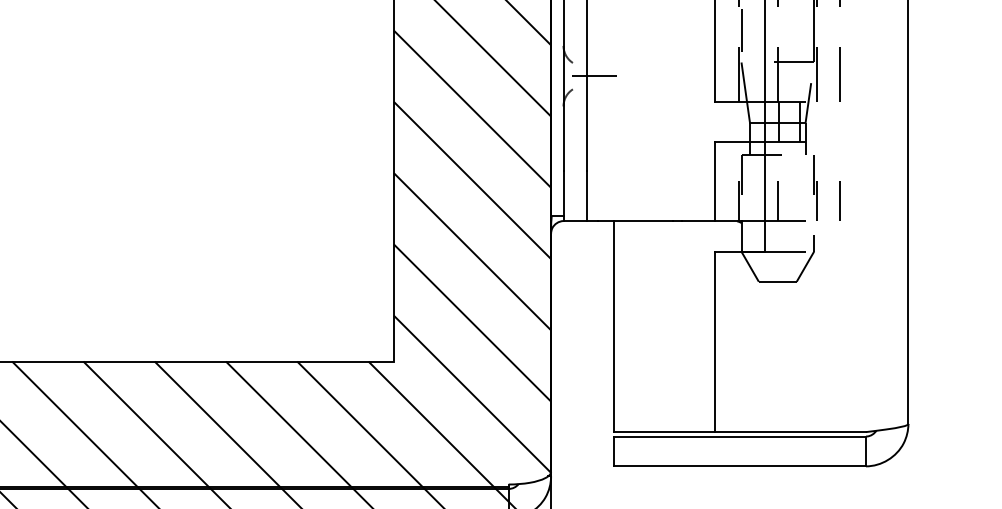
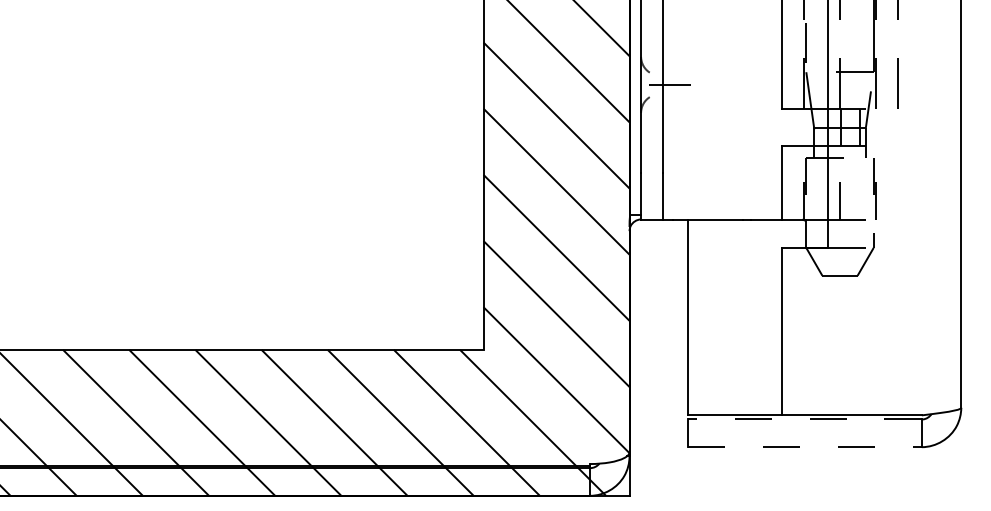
line: (839, 200) -> (897, 200), removed
line: (739, 436) -> (804, 419), solid -> dashed
line: (739, 466) -> (804, 447), solid -> dashed

